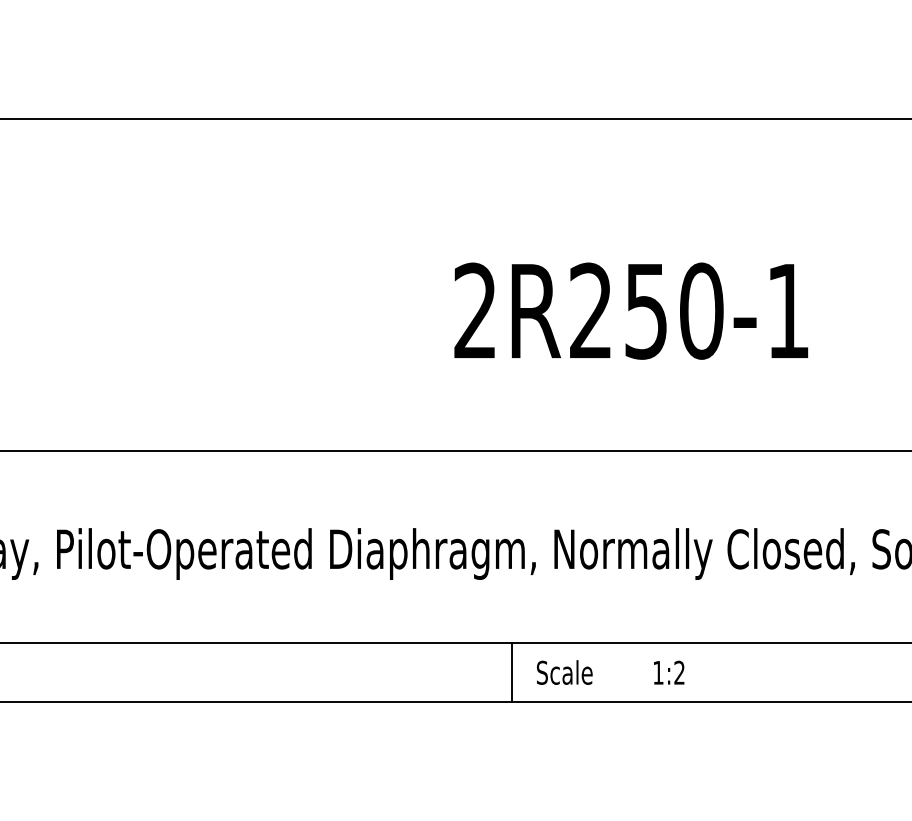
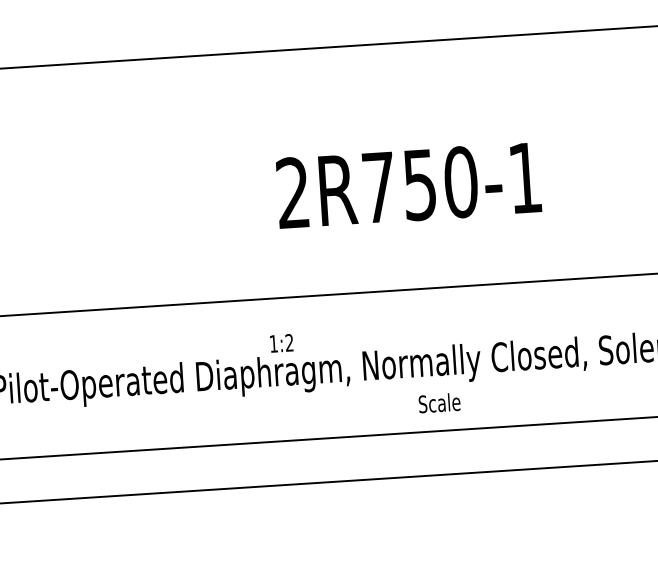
text: (590, 310) -> (378, 187), 2R250-1 -> 2R750-1
line: (511, 672) -> (337, 459), removed
text: (564, 672) -> (439, 403), moved
text: (669, 672) -> (282, 343), moved

